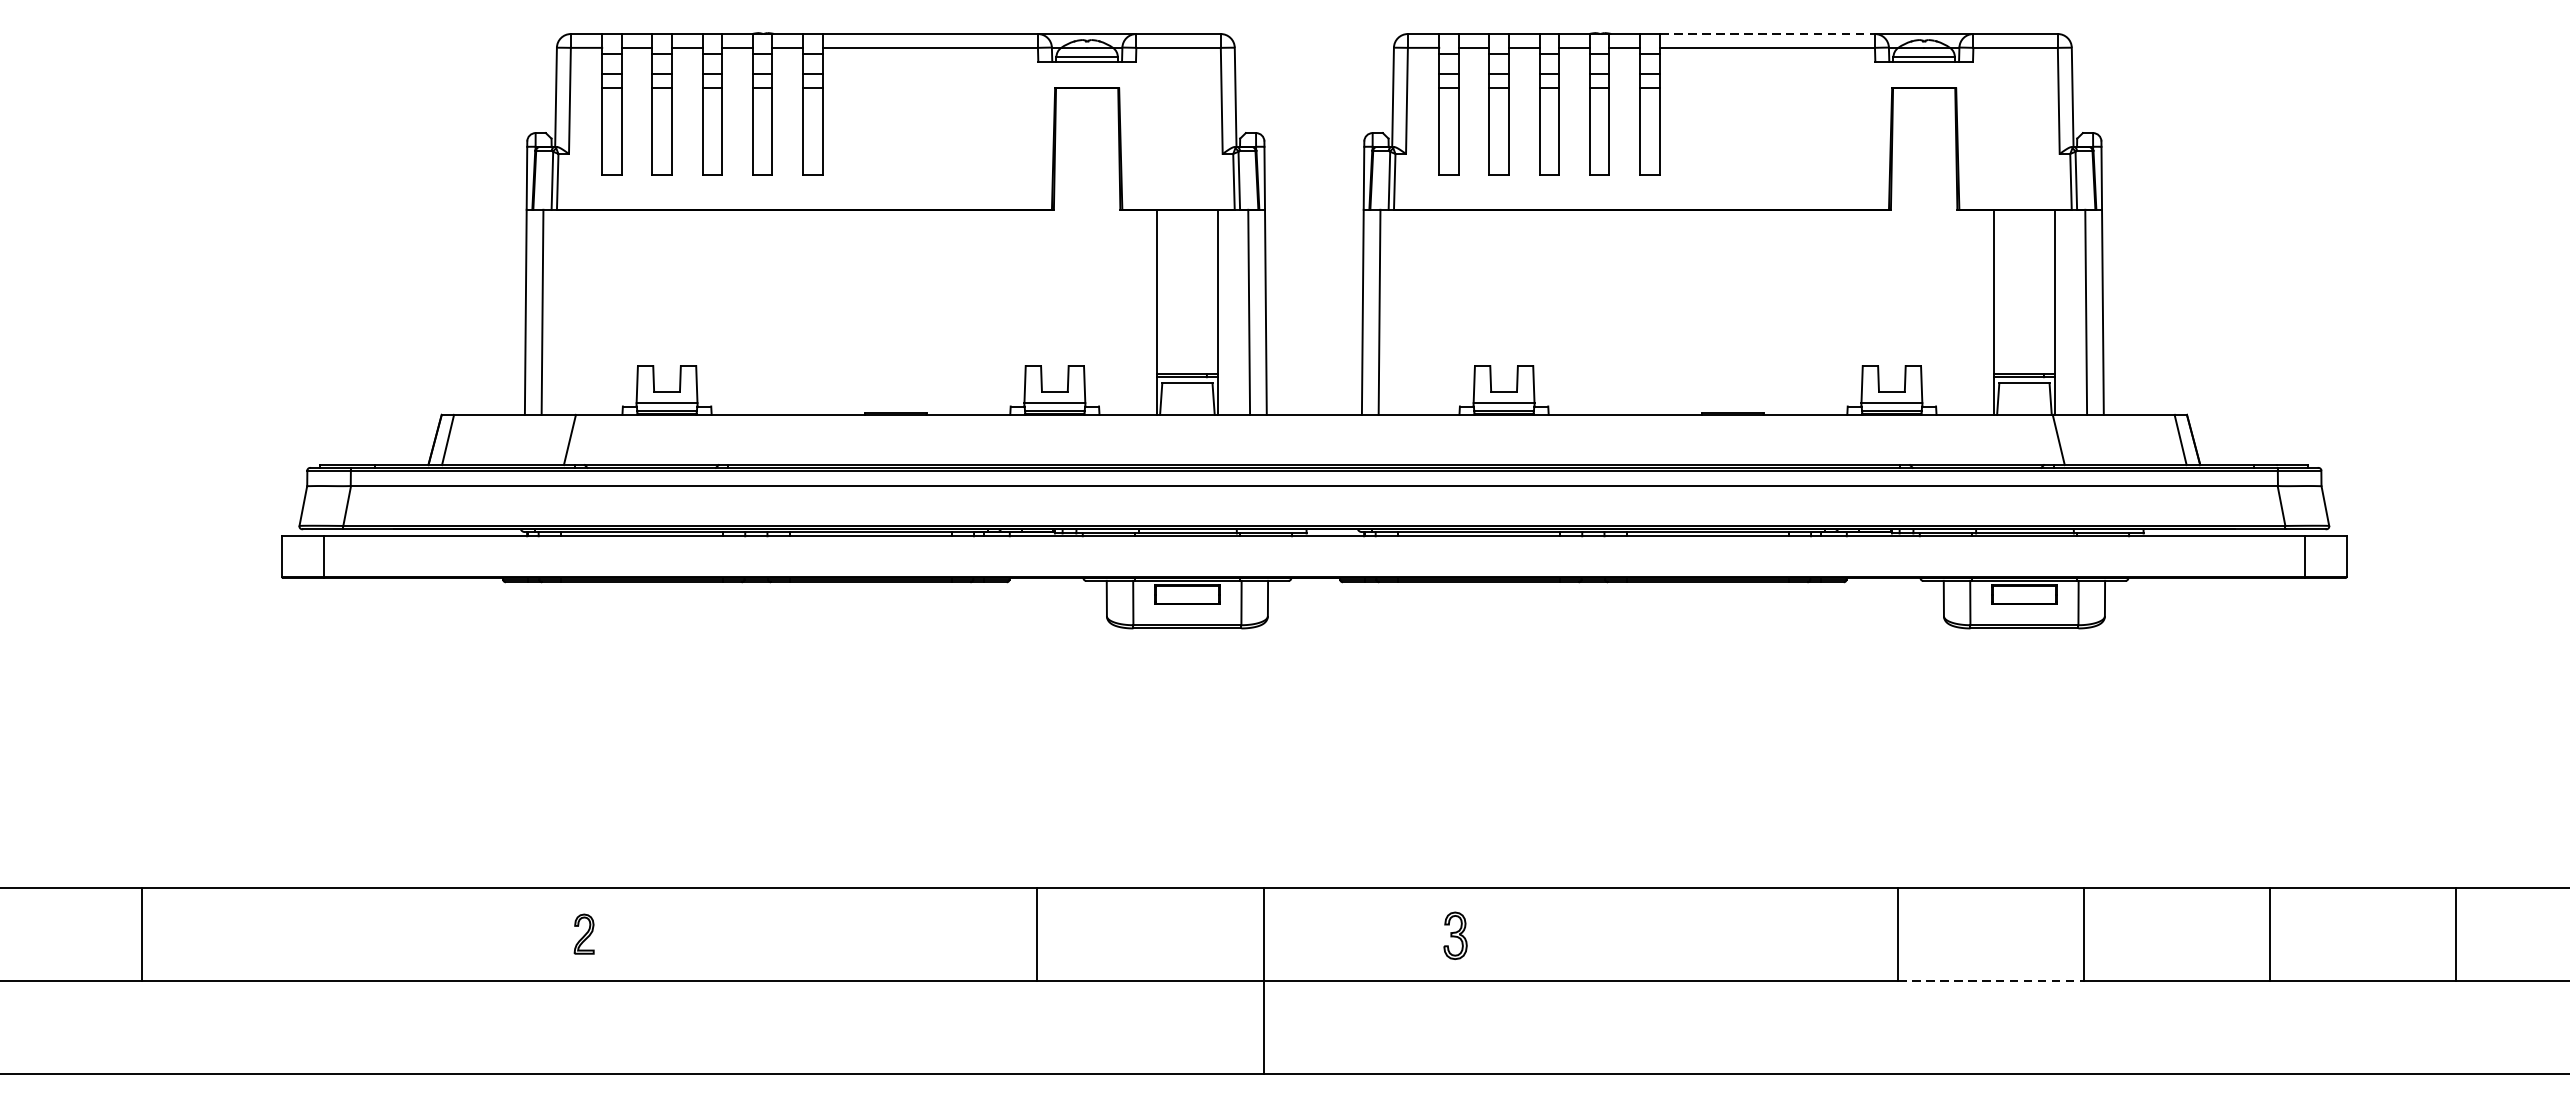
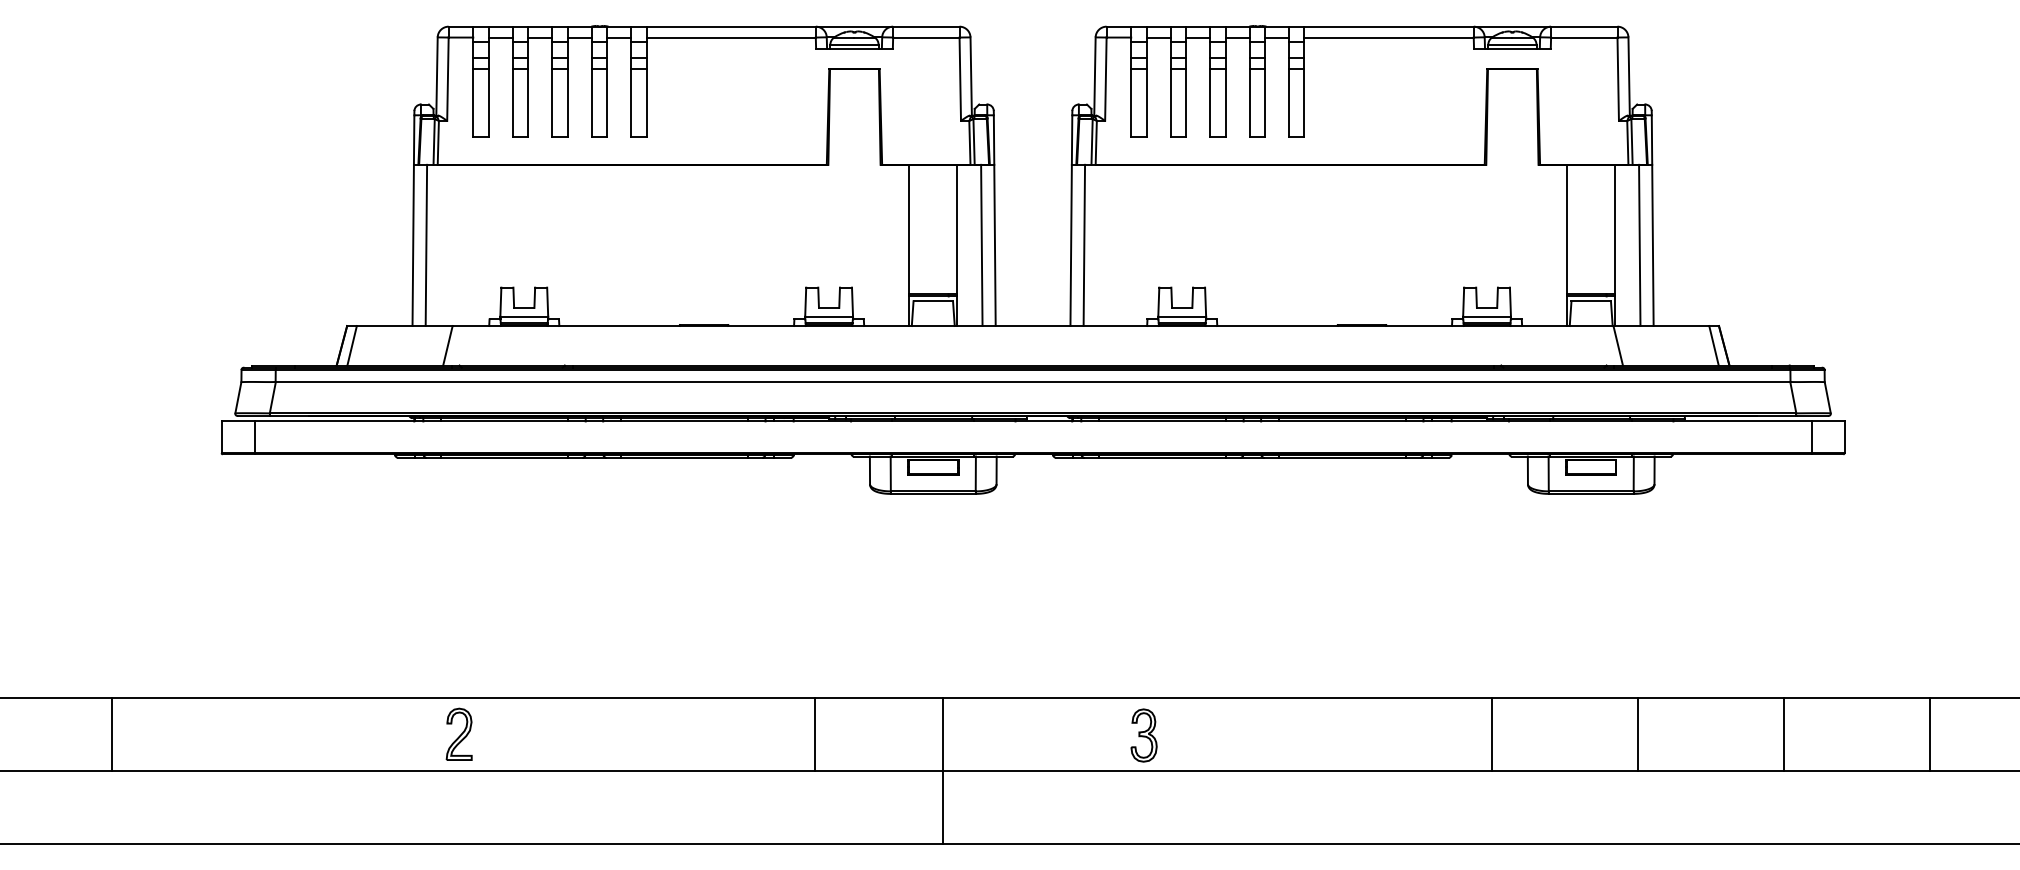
line: (1767, 33) -> (1389, 26), dashed -> solid
part: (583, 933) -> (458, 733), size x1.67
part: (1454, 935) -> (1143, 735), size x1.43
line: (1264, 980) -> (943, 770), moved
line: (1991, 980) -> (1565, 770), dashed -> solid

